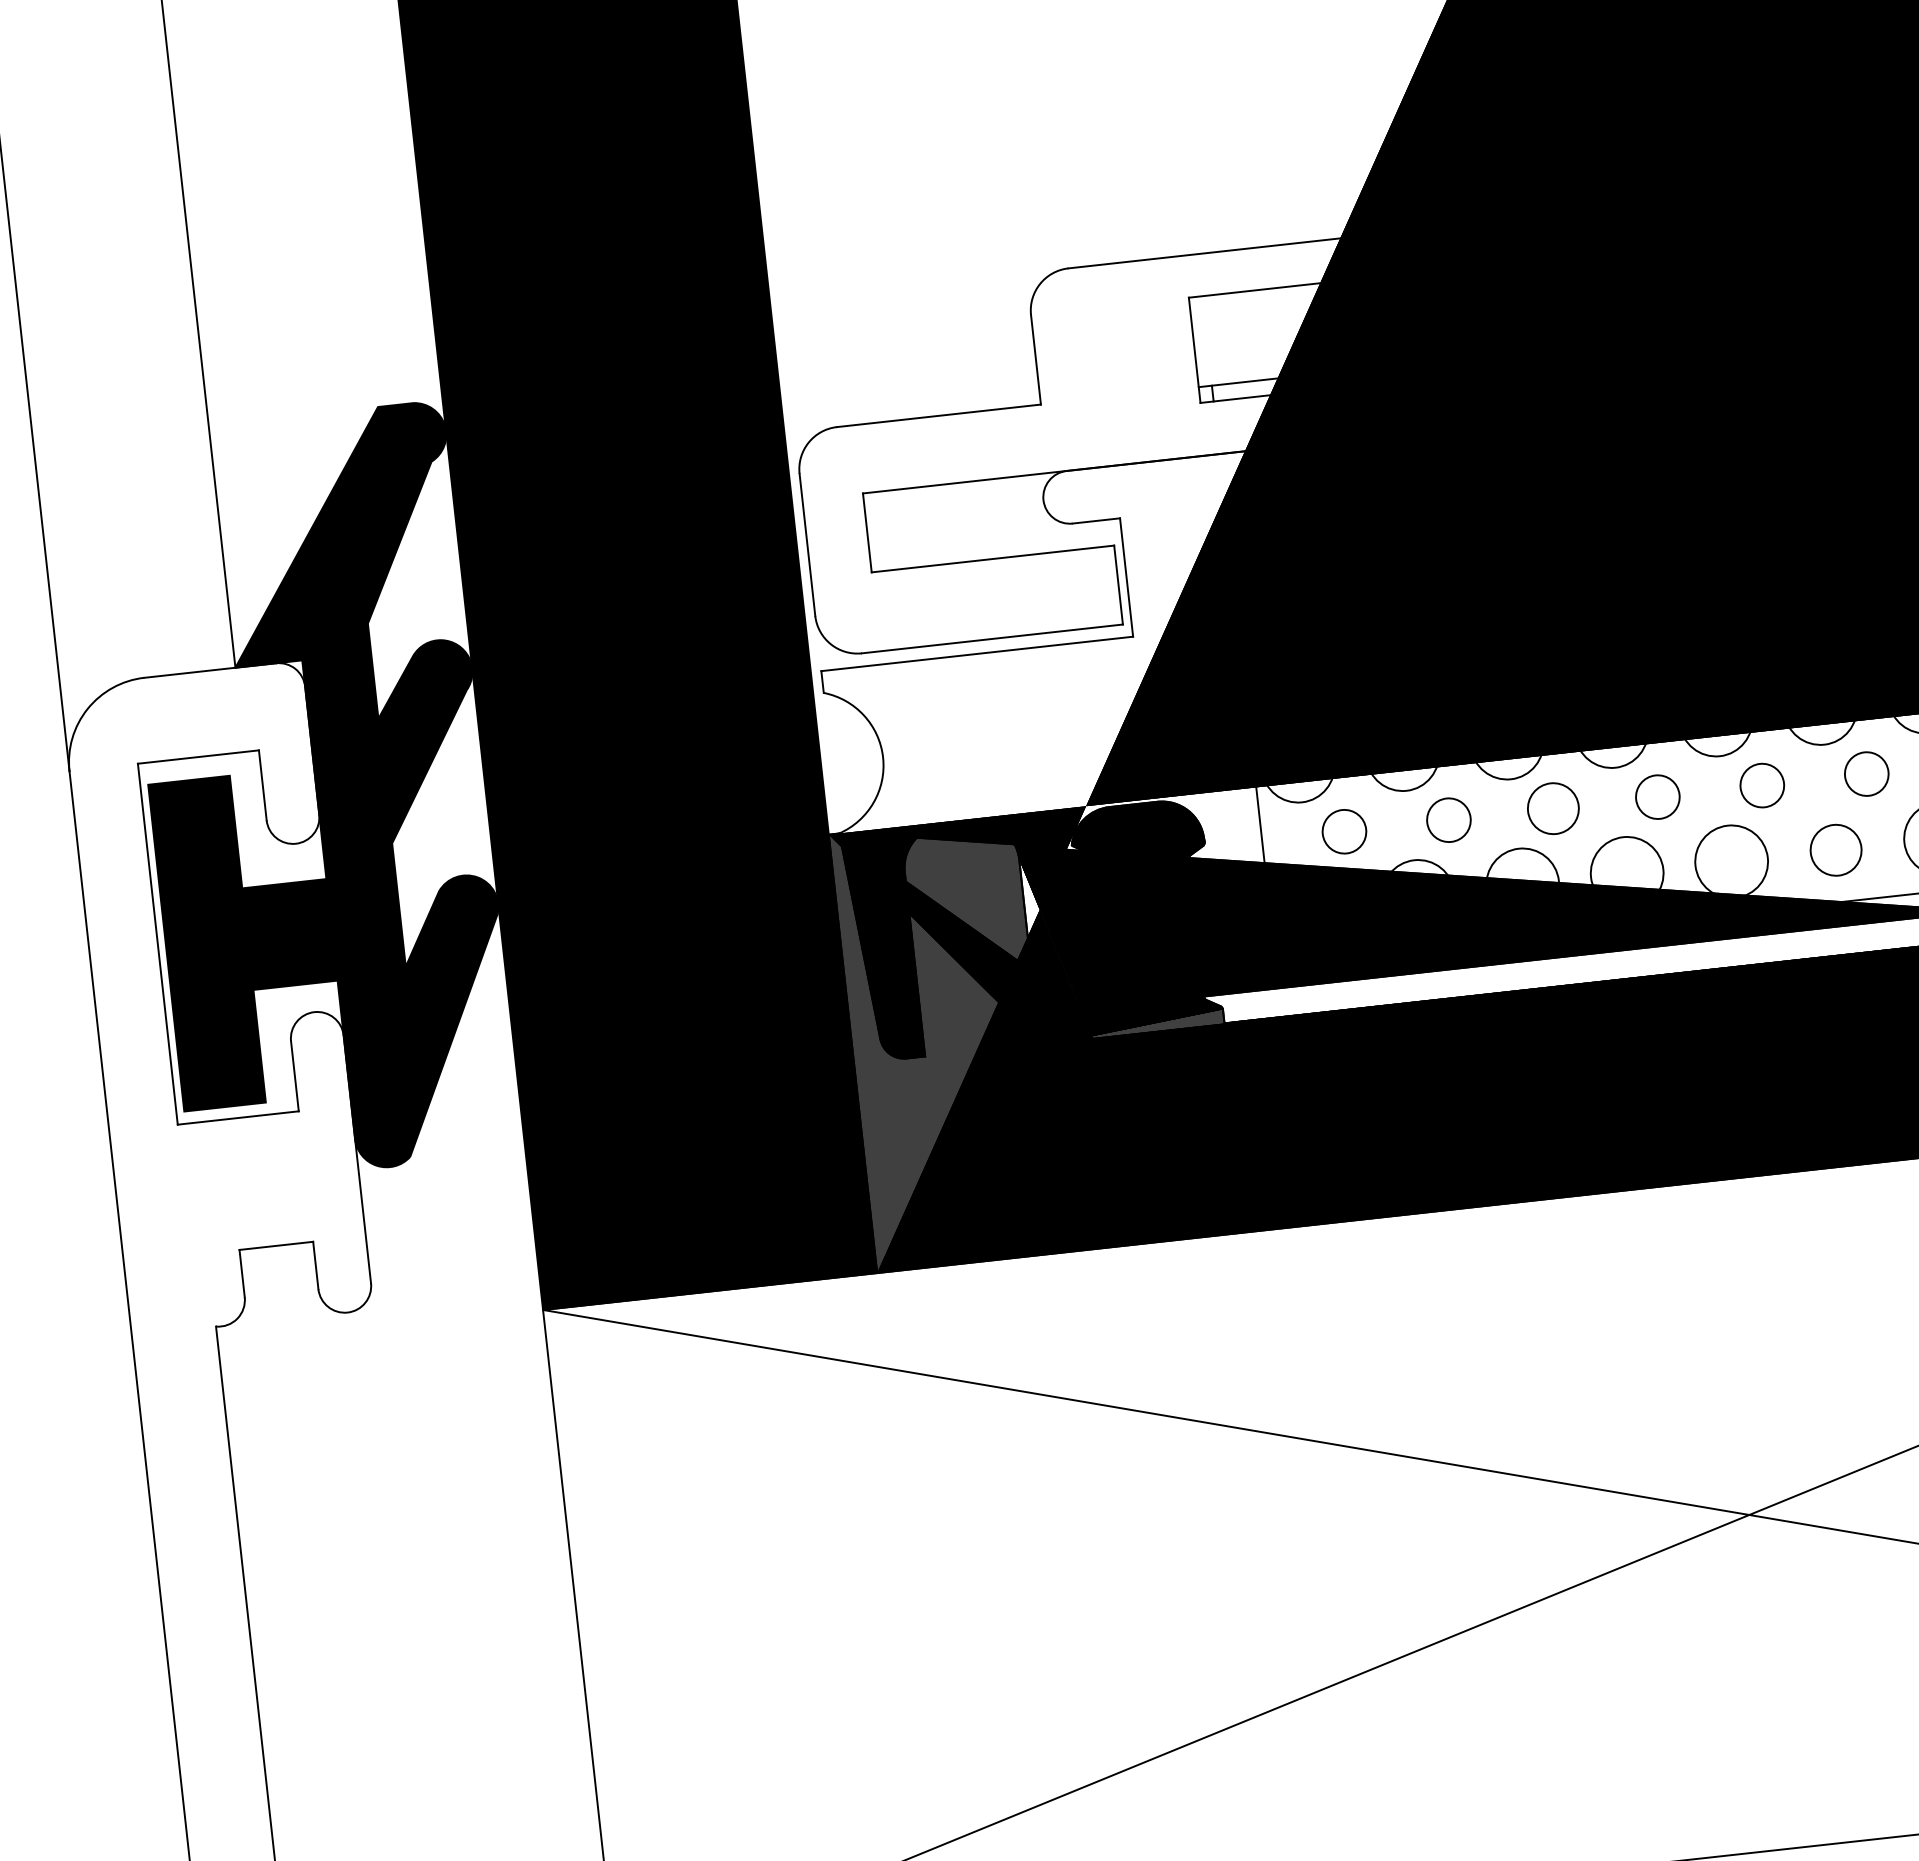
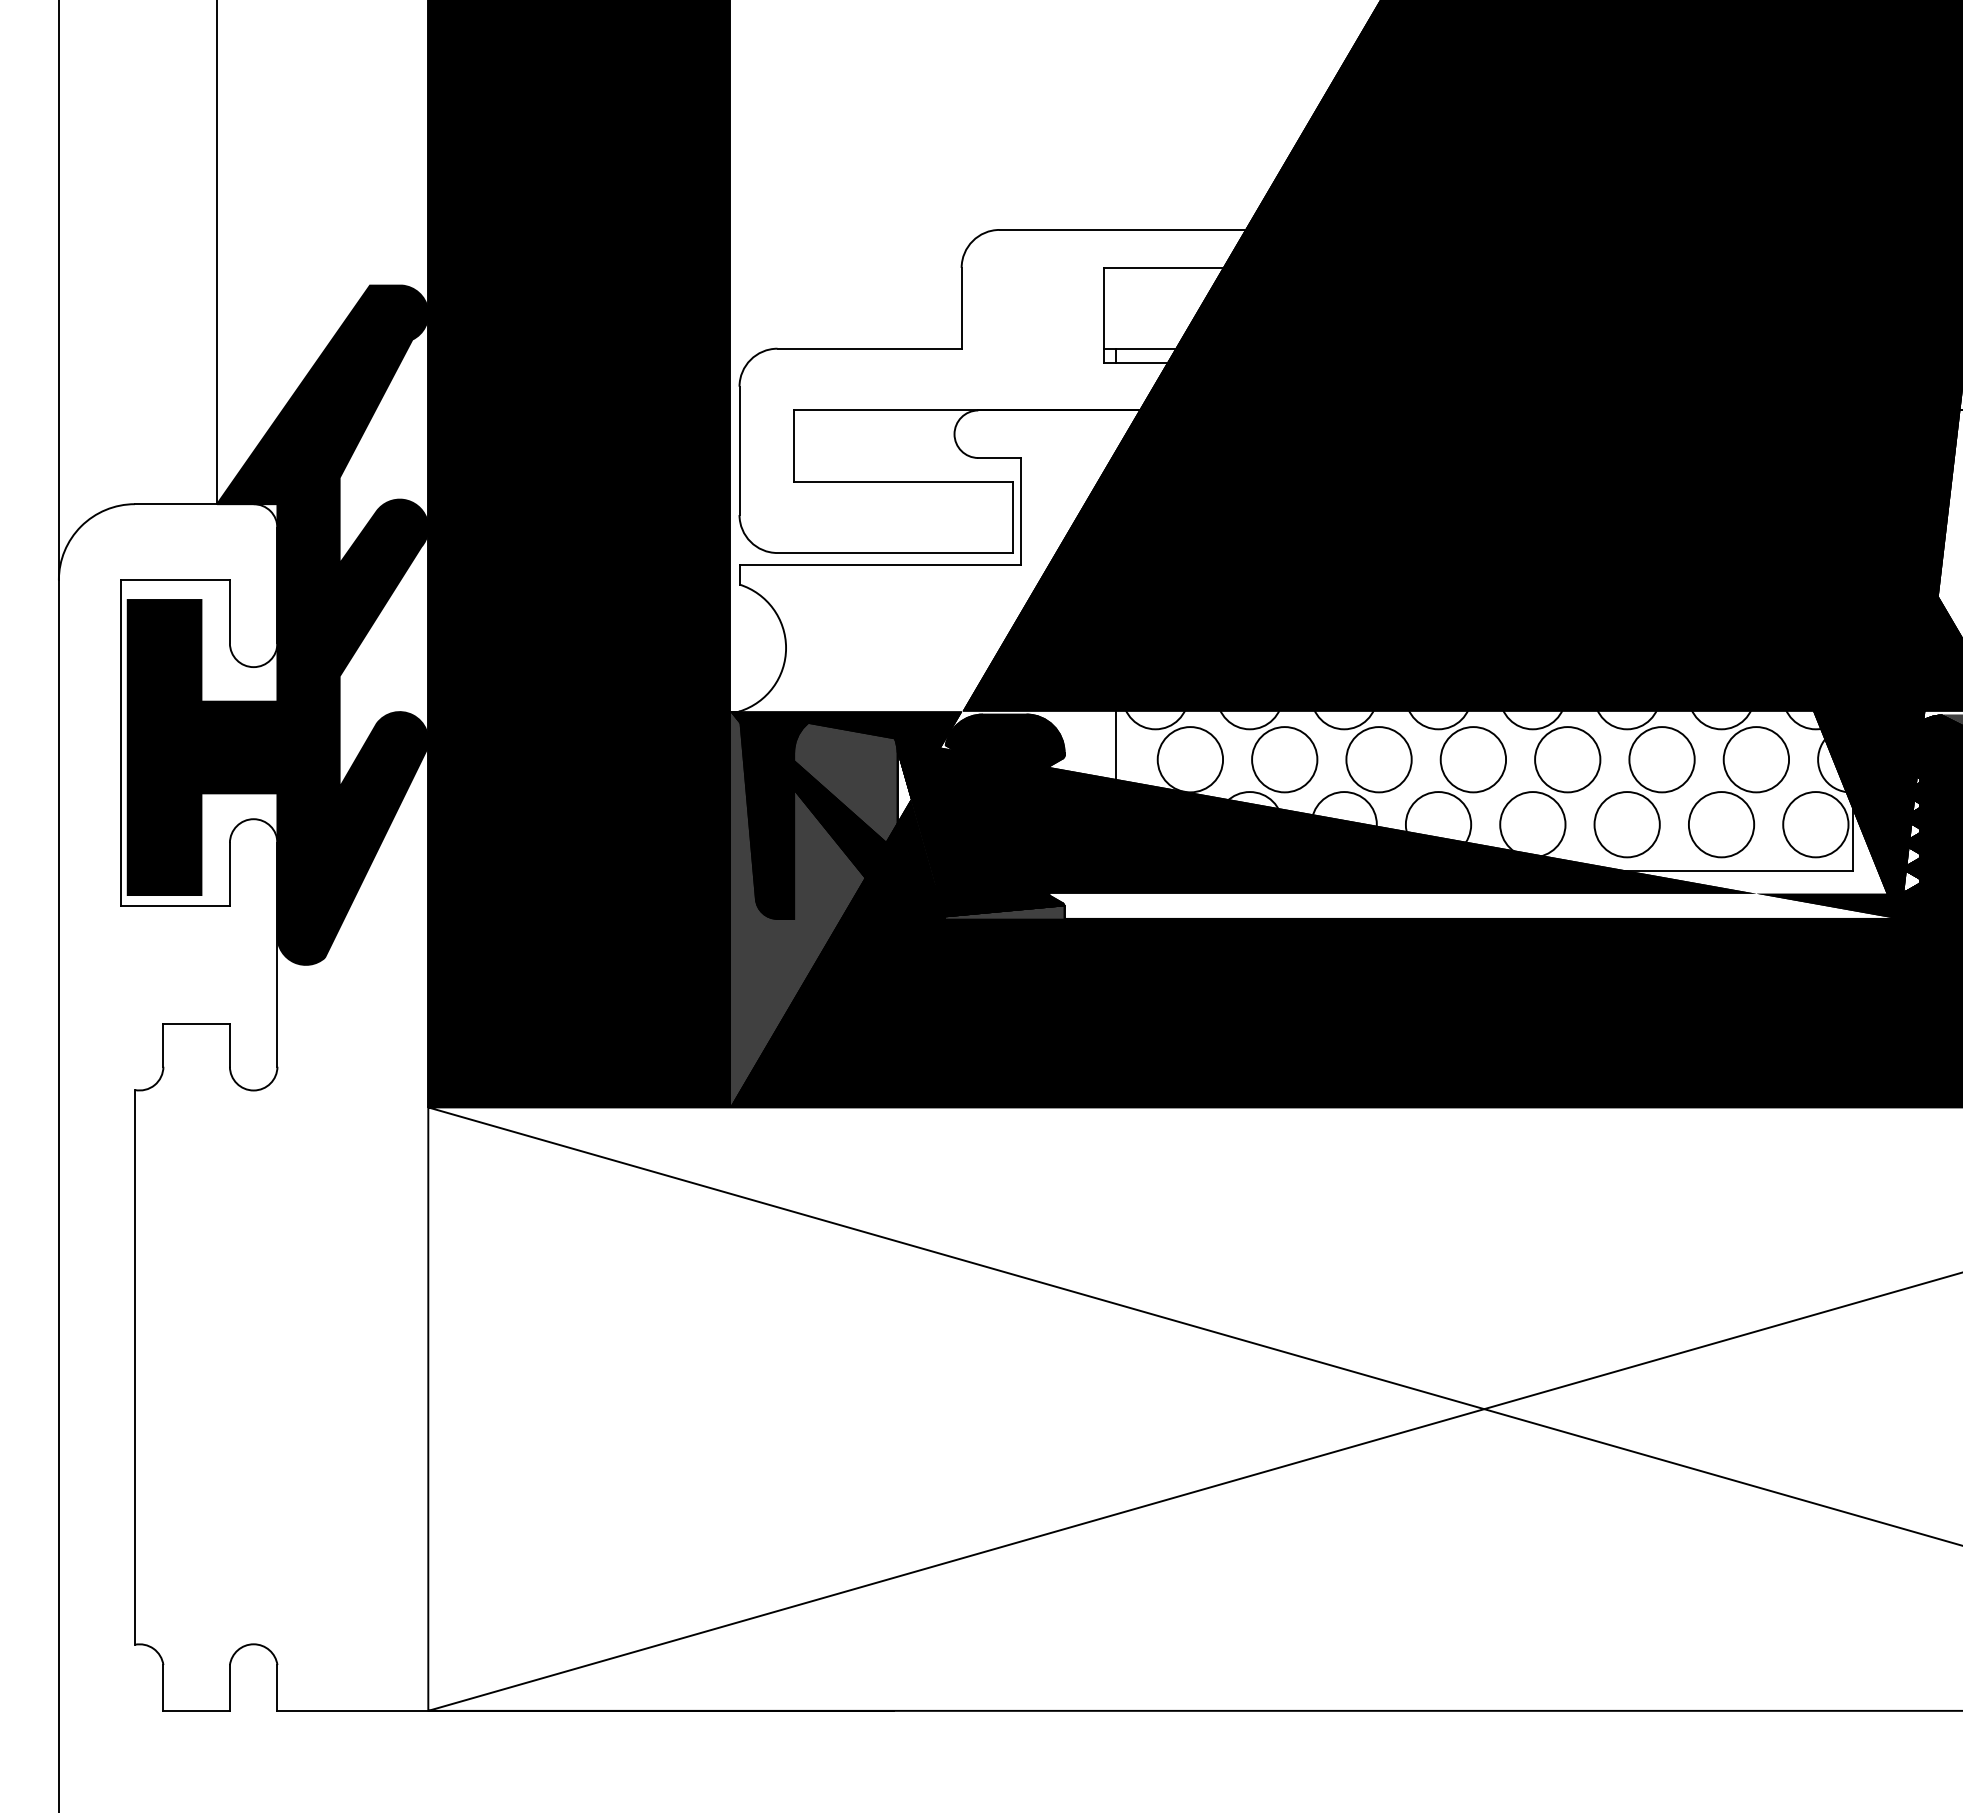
circle: (1866, 773) -> (1661, 759), size x1.67
circle: (1762, 785) -> (1567, 759), size x1.67
circle: (1657, 796) -> (1473, 759), size x1.67
circle: (1552, 808) -> (1378, 759), size x1.43
circle: (1448, 820) -> (1284, 759), size x1.67
circle: (1344, 831) -> (1190, 759), size x1.67
circle: (1835, 850) -> (1626, 824), size x1.43

